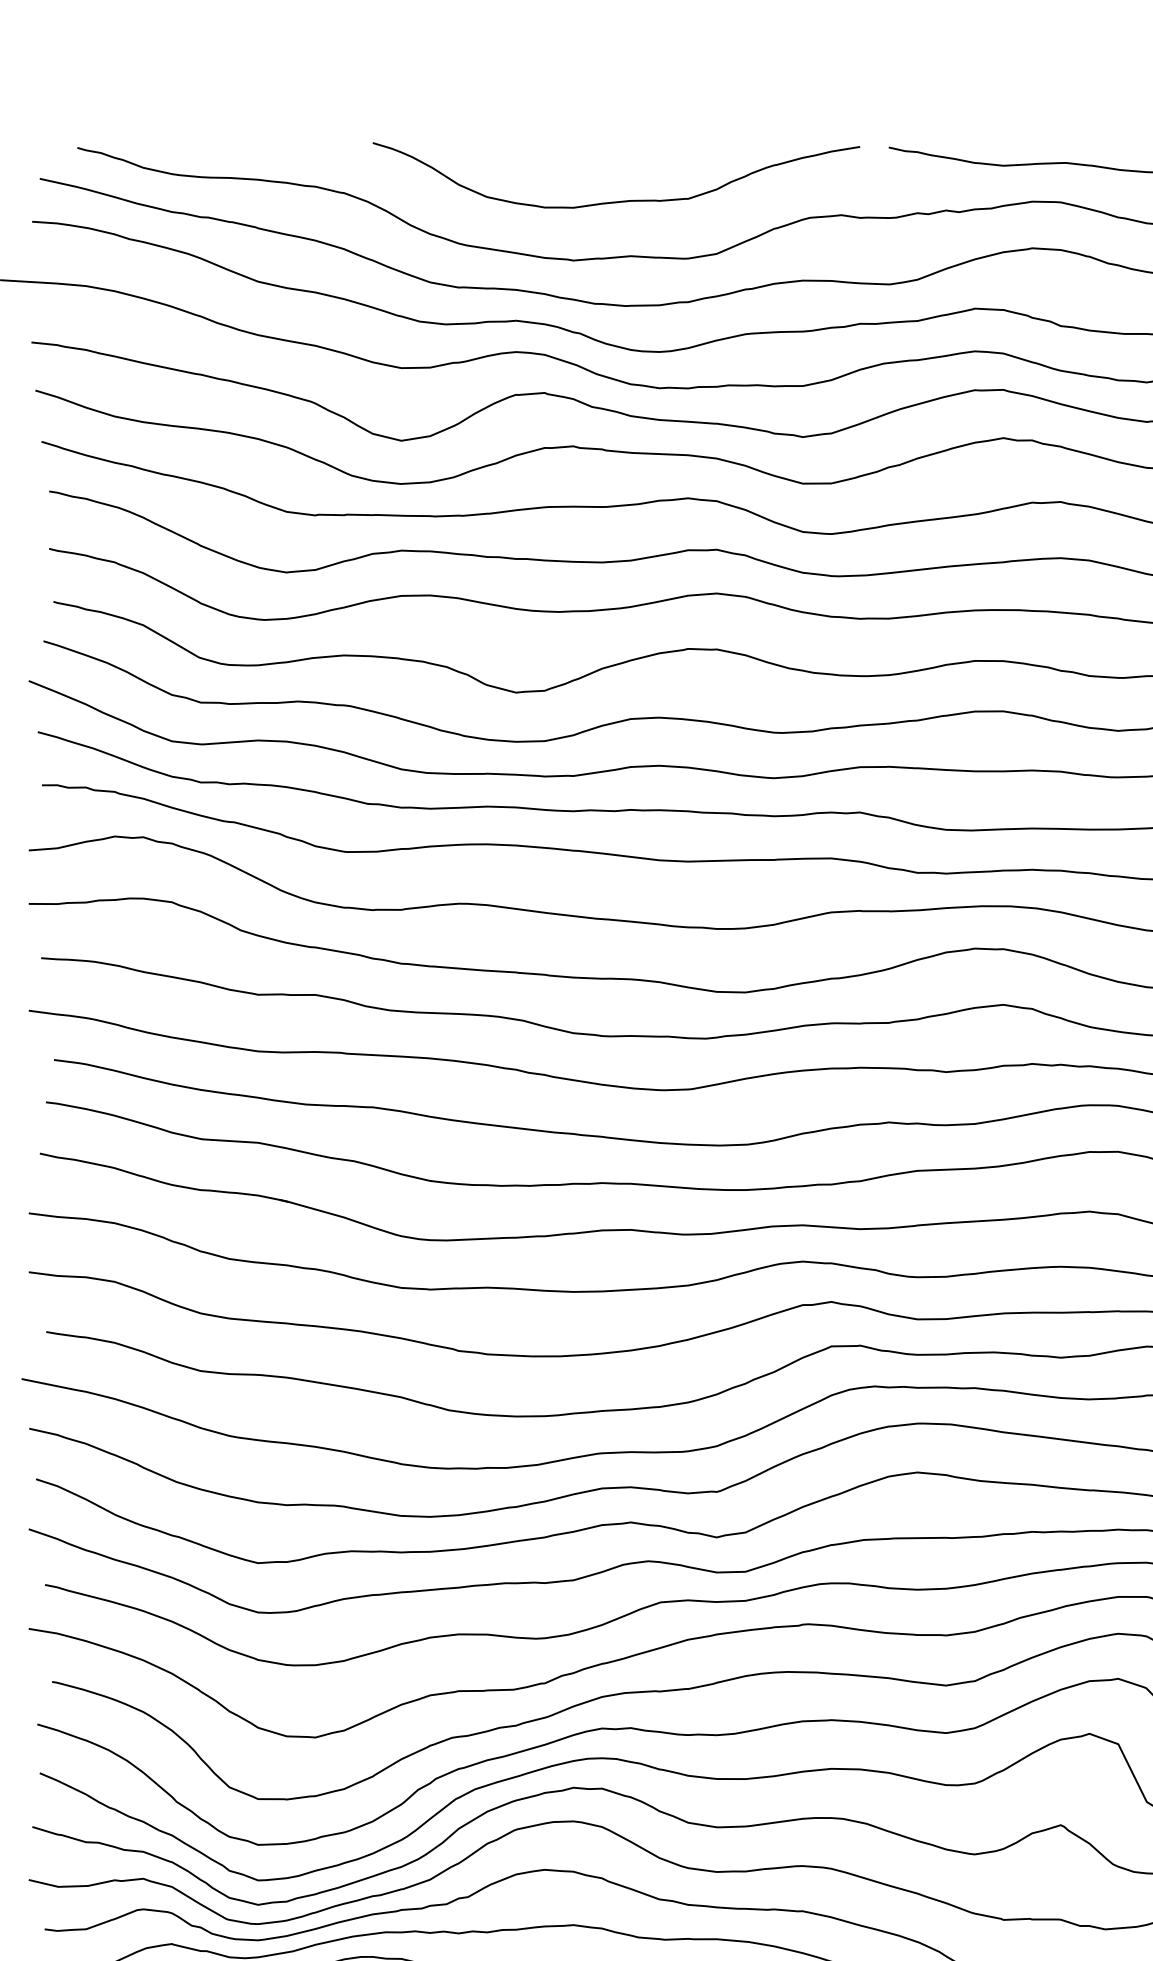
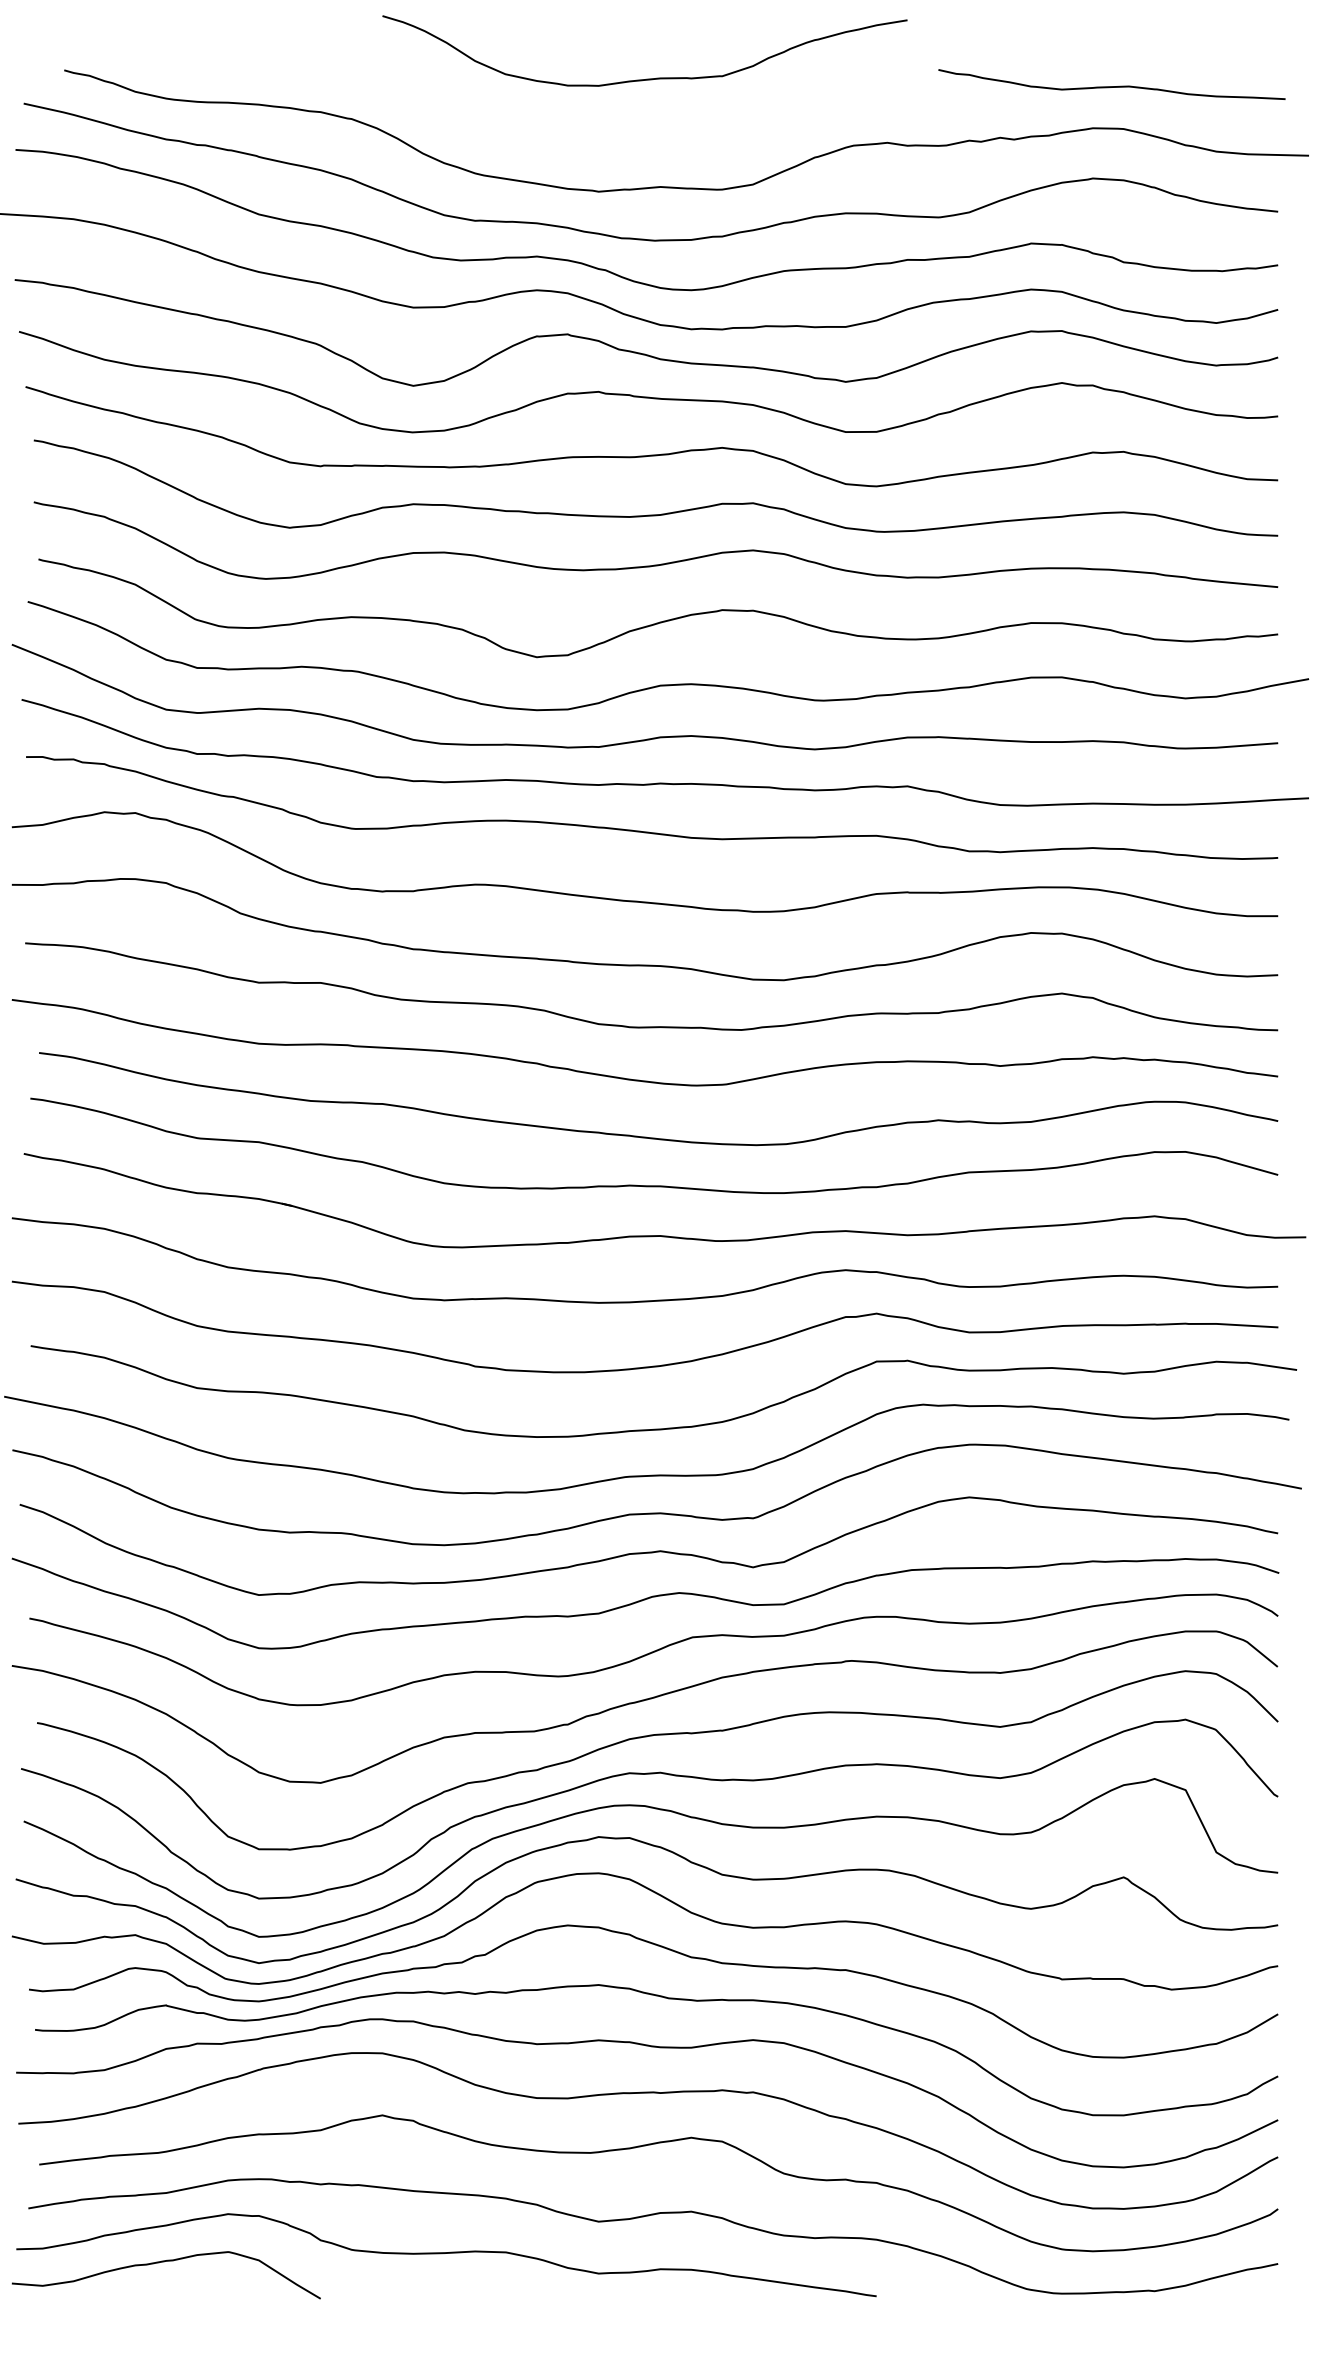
curve: (617, 200) -> (646, 78), moved

